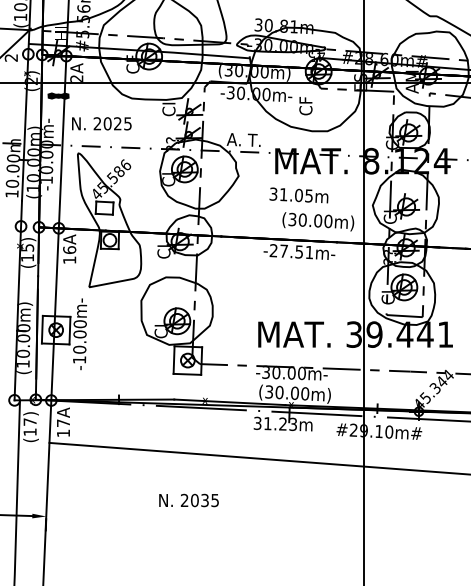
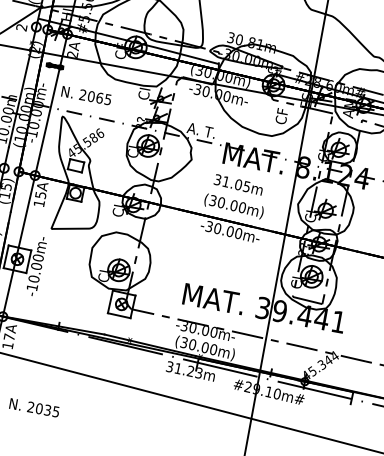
text: (305, 106) -> (281, 116), moved
text: (117, 123) -> (99, 97), 2025 -> 2065
text: (318, 221) -> (234, 206), moved
text: (69, 249) -> (40, 194), 16A -> 15A
text: (291, 251) -> (223, 229), -27.51m- -> -30.00m-
text: (188, 500) -> (34, 407), moved

